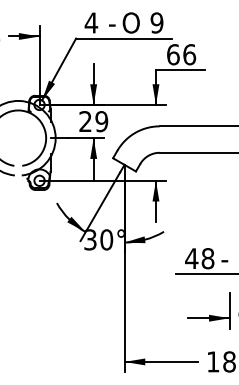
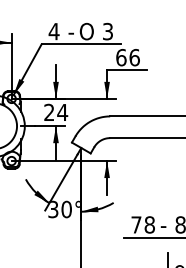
text: (156, 22) -> (107, 31), 9 -> 3
text: (101, 121) -> (62, 112), 29 -> 24
text: (191, 258) -> (136, 224), 48 -> 78

